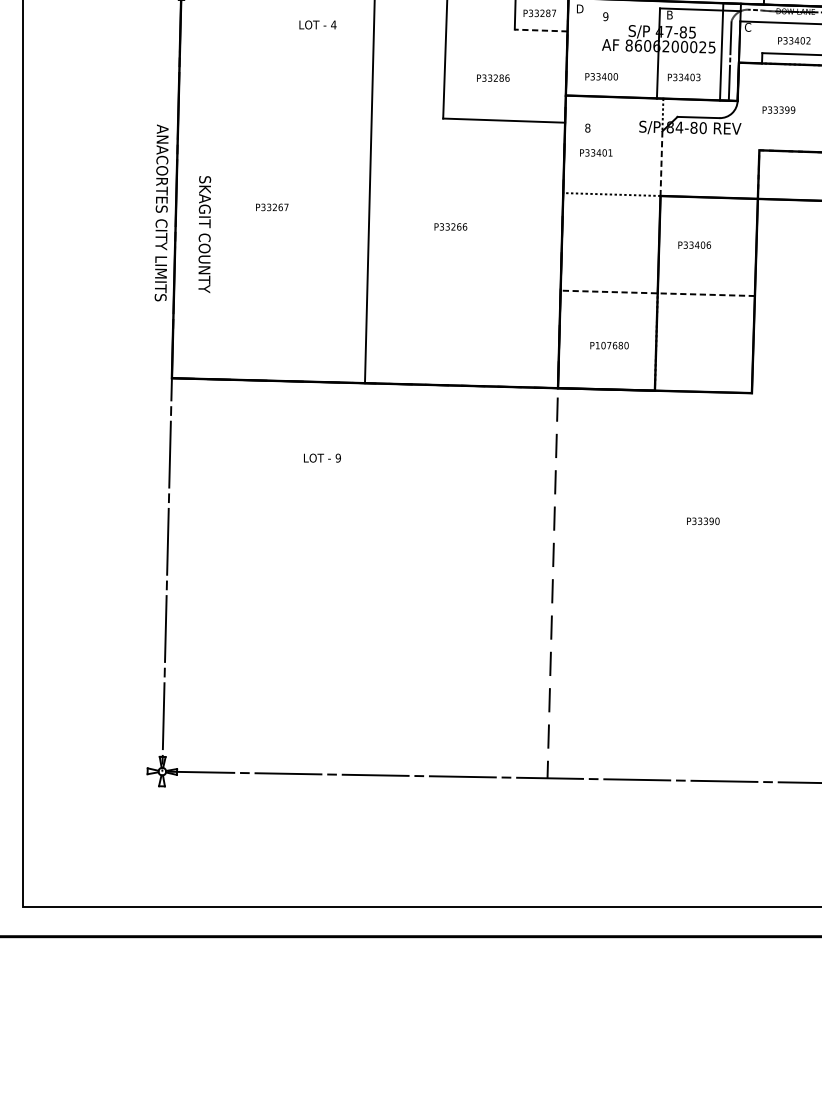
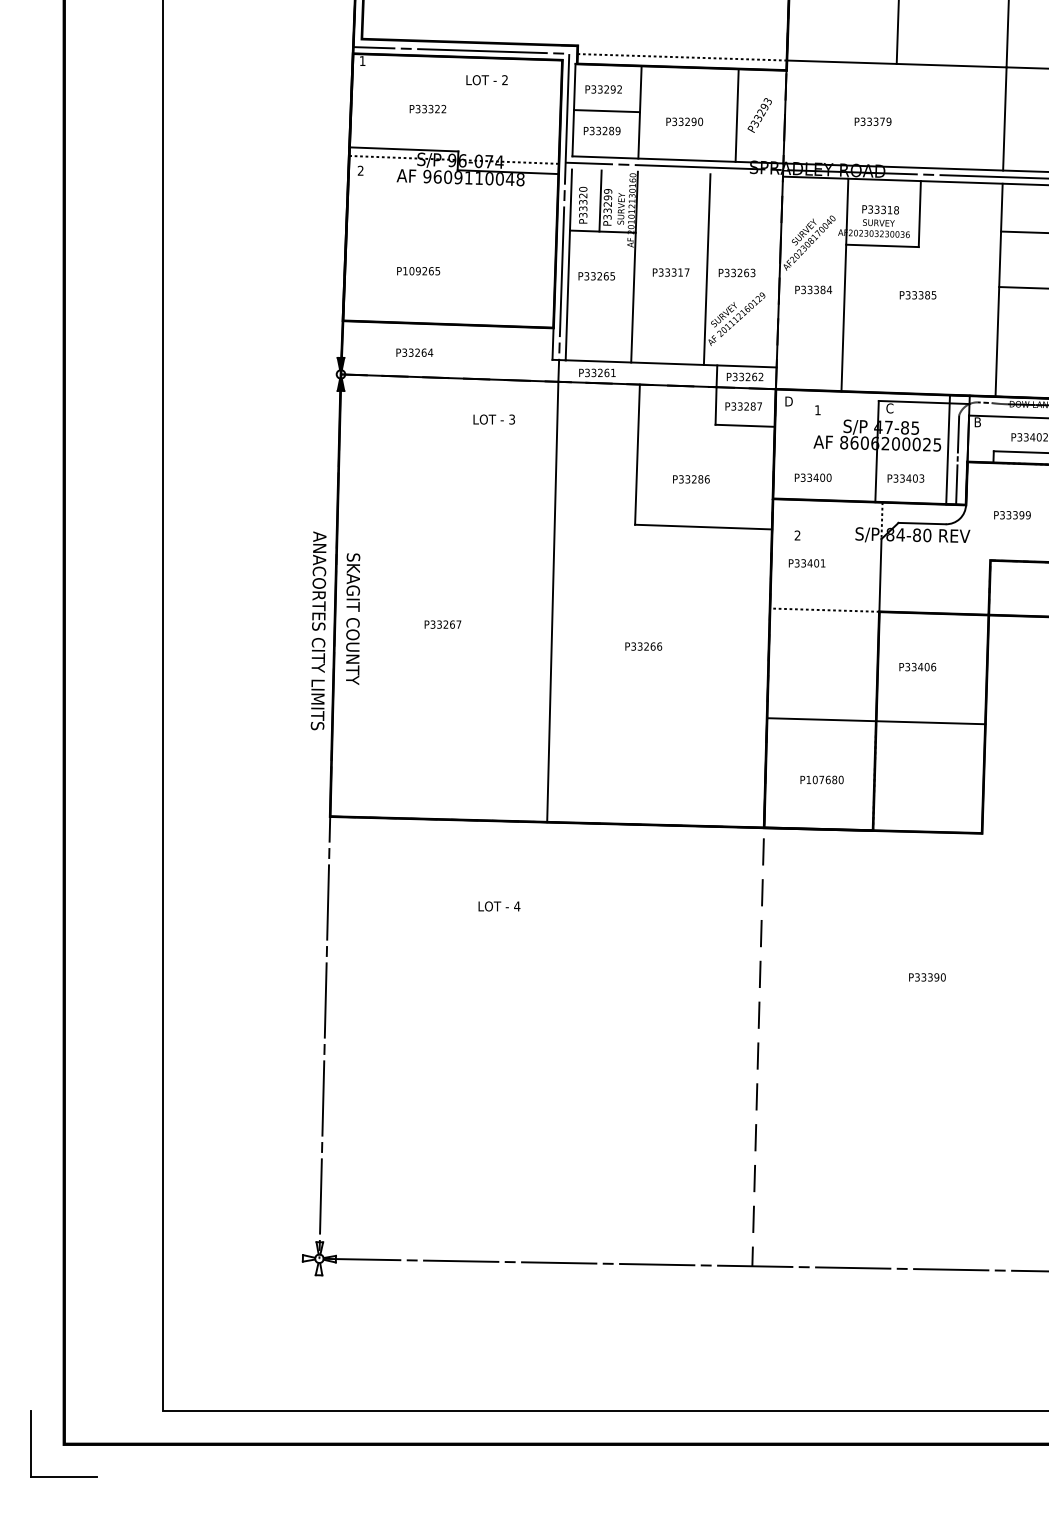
text: (669, 15) -> (889, 408), B -> C
text: (605, 16) -> (817, 410), 9 -> 1
text: (334, 24) -> (512, 419), 4 -> 3
text: (747, 27) -> (977, 422), C -> B
line: (541, 30) -> (745, 425), dashed -> solid
text: (587, 128) -> (797, 535), 8 -> 2
line: (661, 163) -> (880, 575), dashed -> solid
text: (205, 233) -> (353, 618), moved
line: (657, 293) -> (875, 721), dashed -> solid
text: (338, 458) -> (517, 906), 9 -> 4

